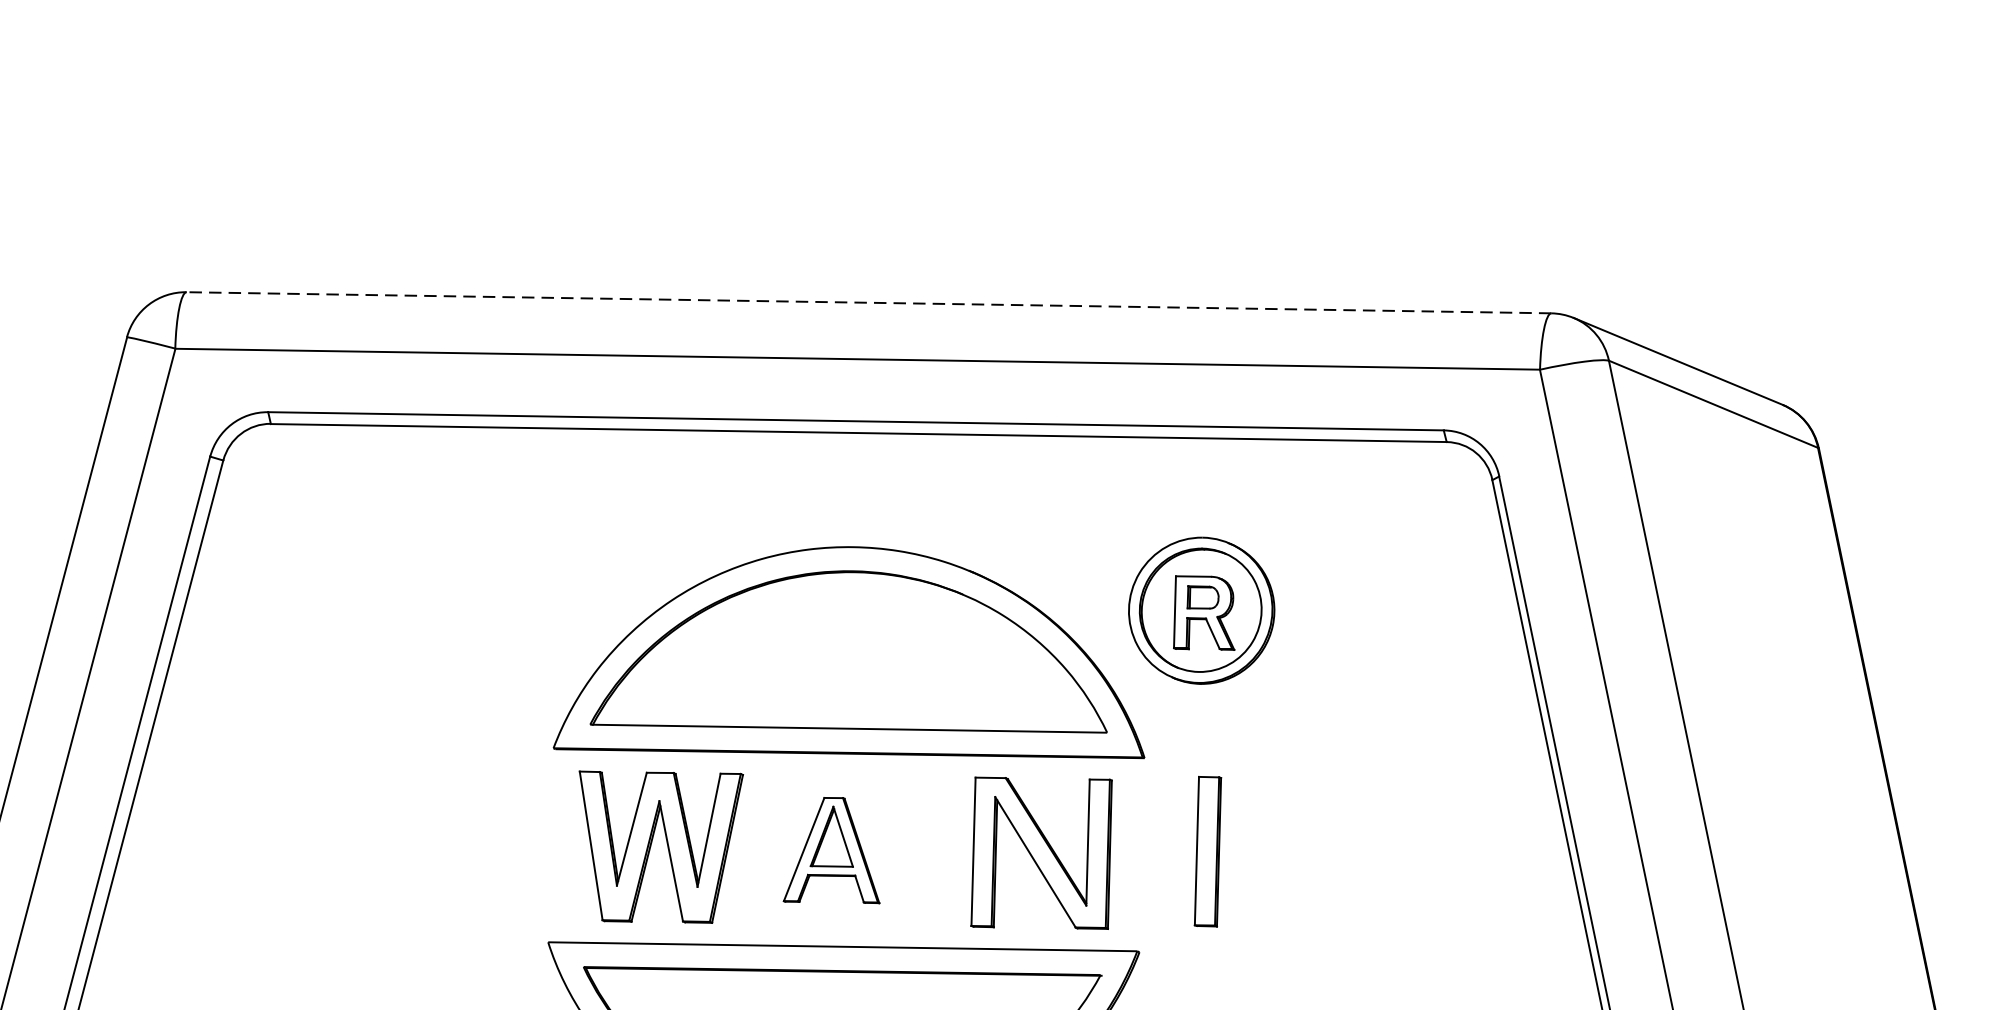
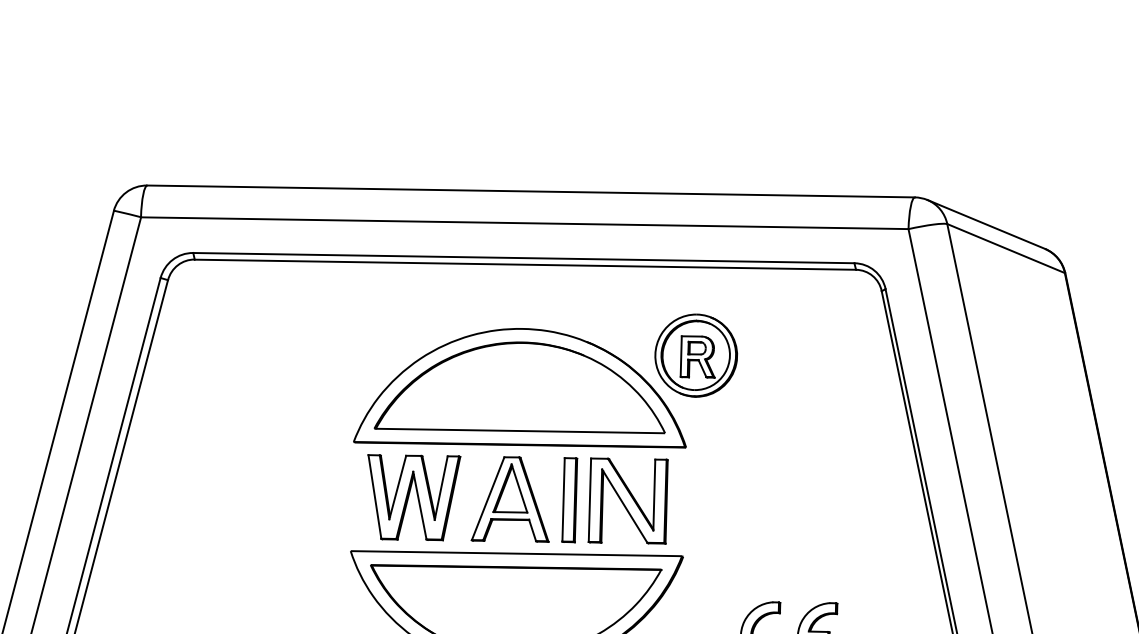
line: (869, 302) -> (531, 191), dashed -> solid
part: (1202, 610) -> (696, 355), moved
part: (830, 850) -> (509, 499), size x1.43
part: (1207, 852) -> (569, 500), moved

